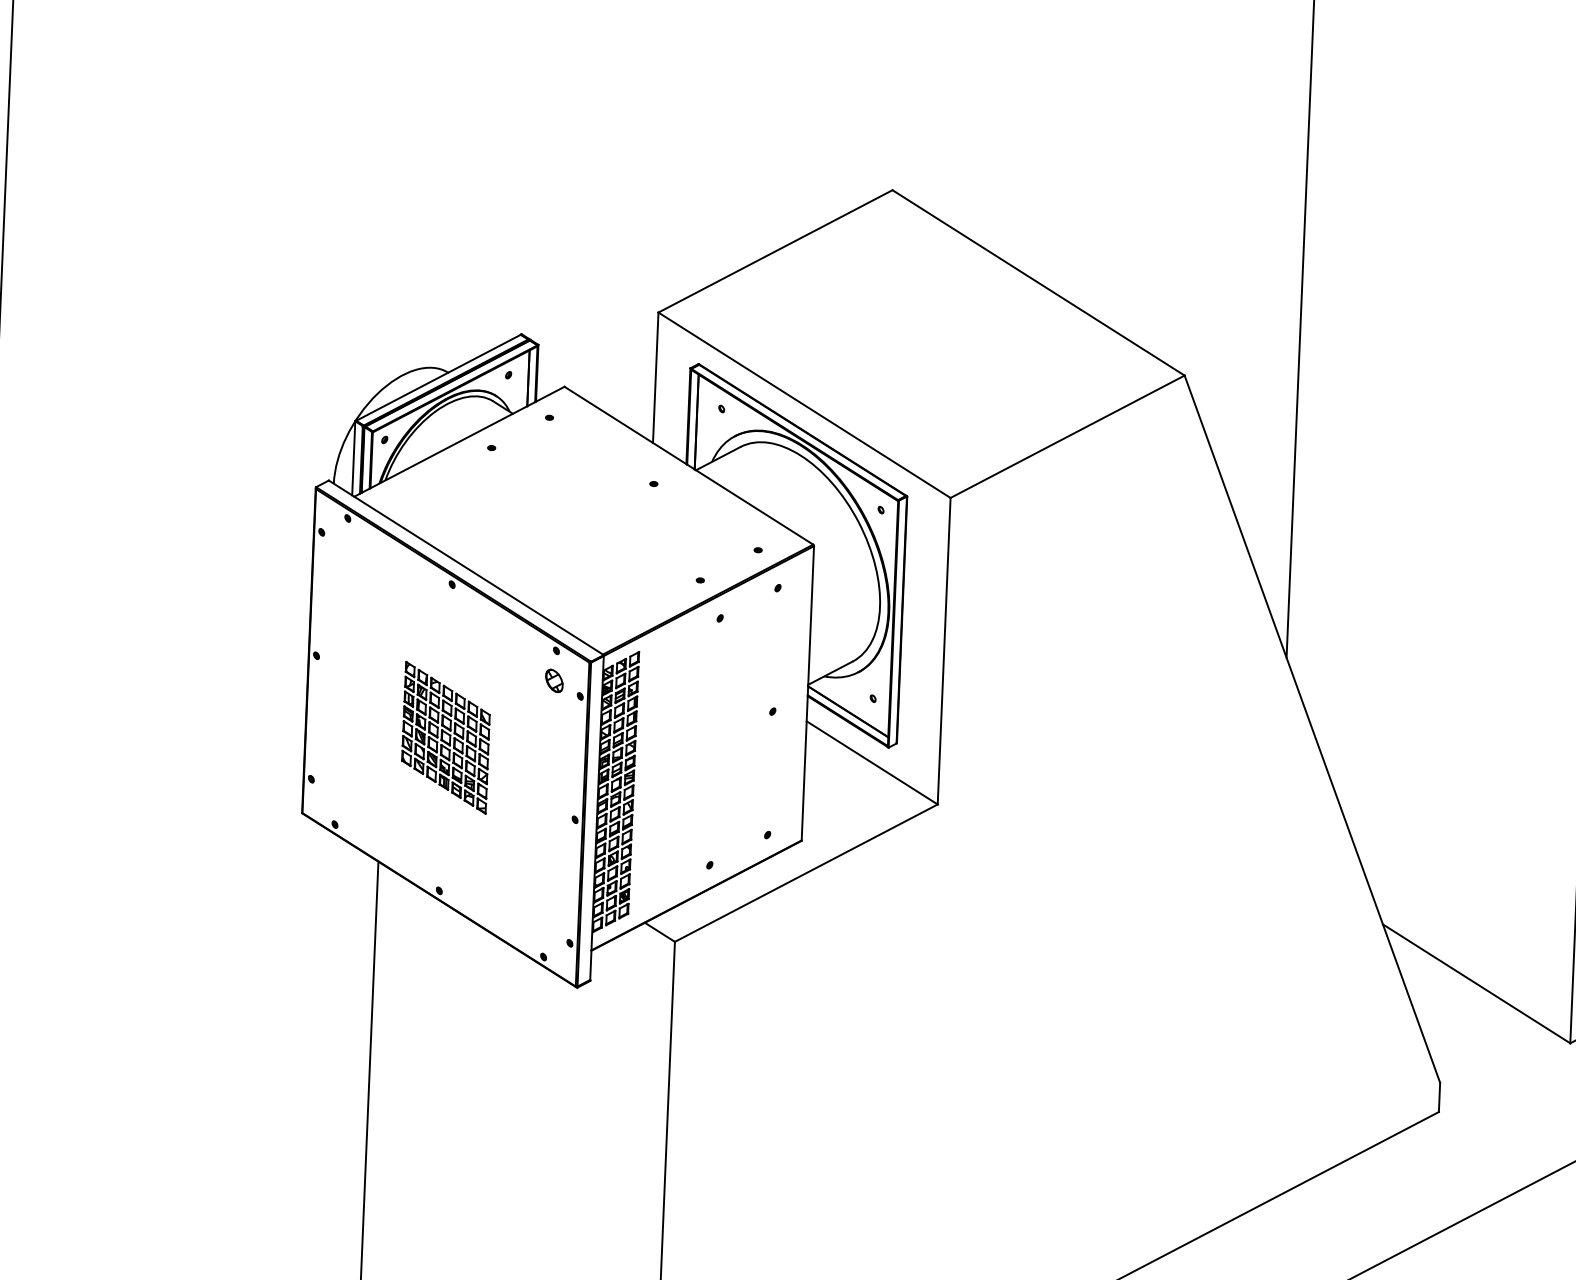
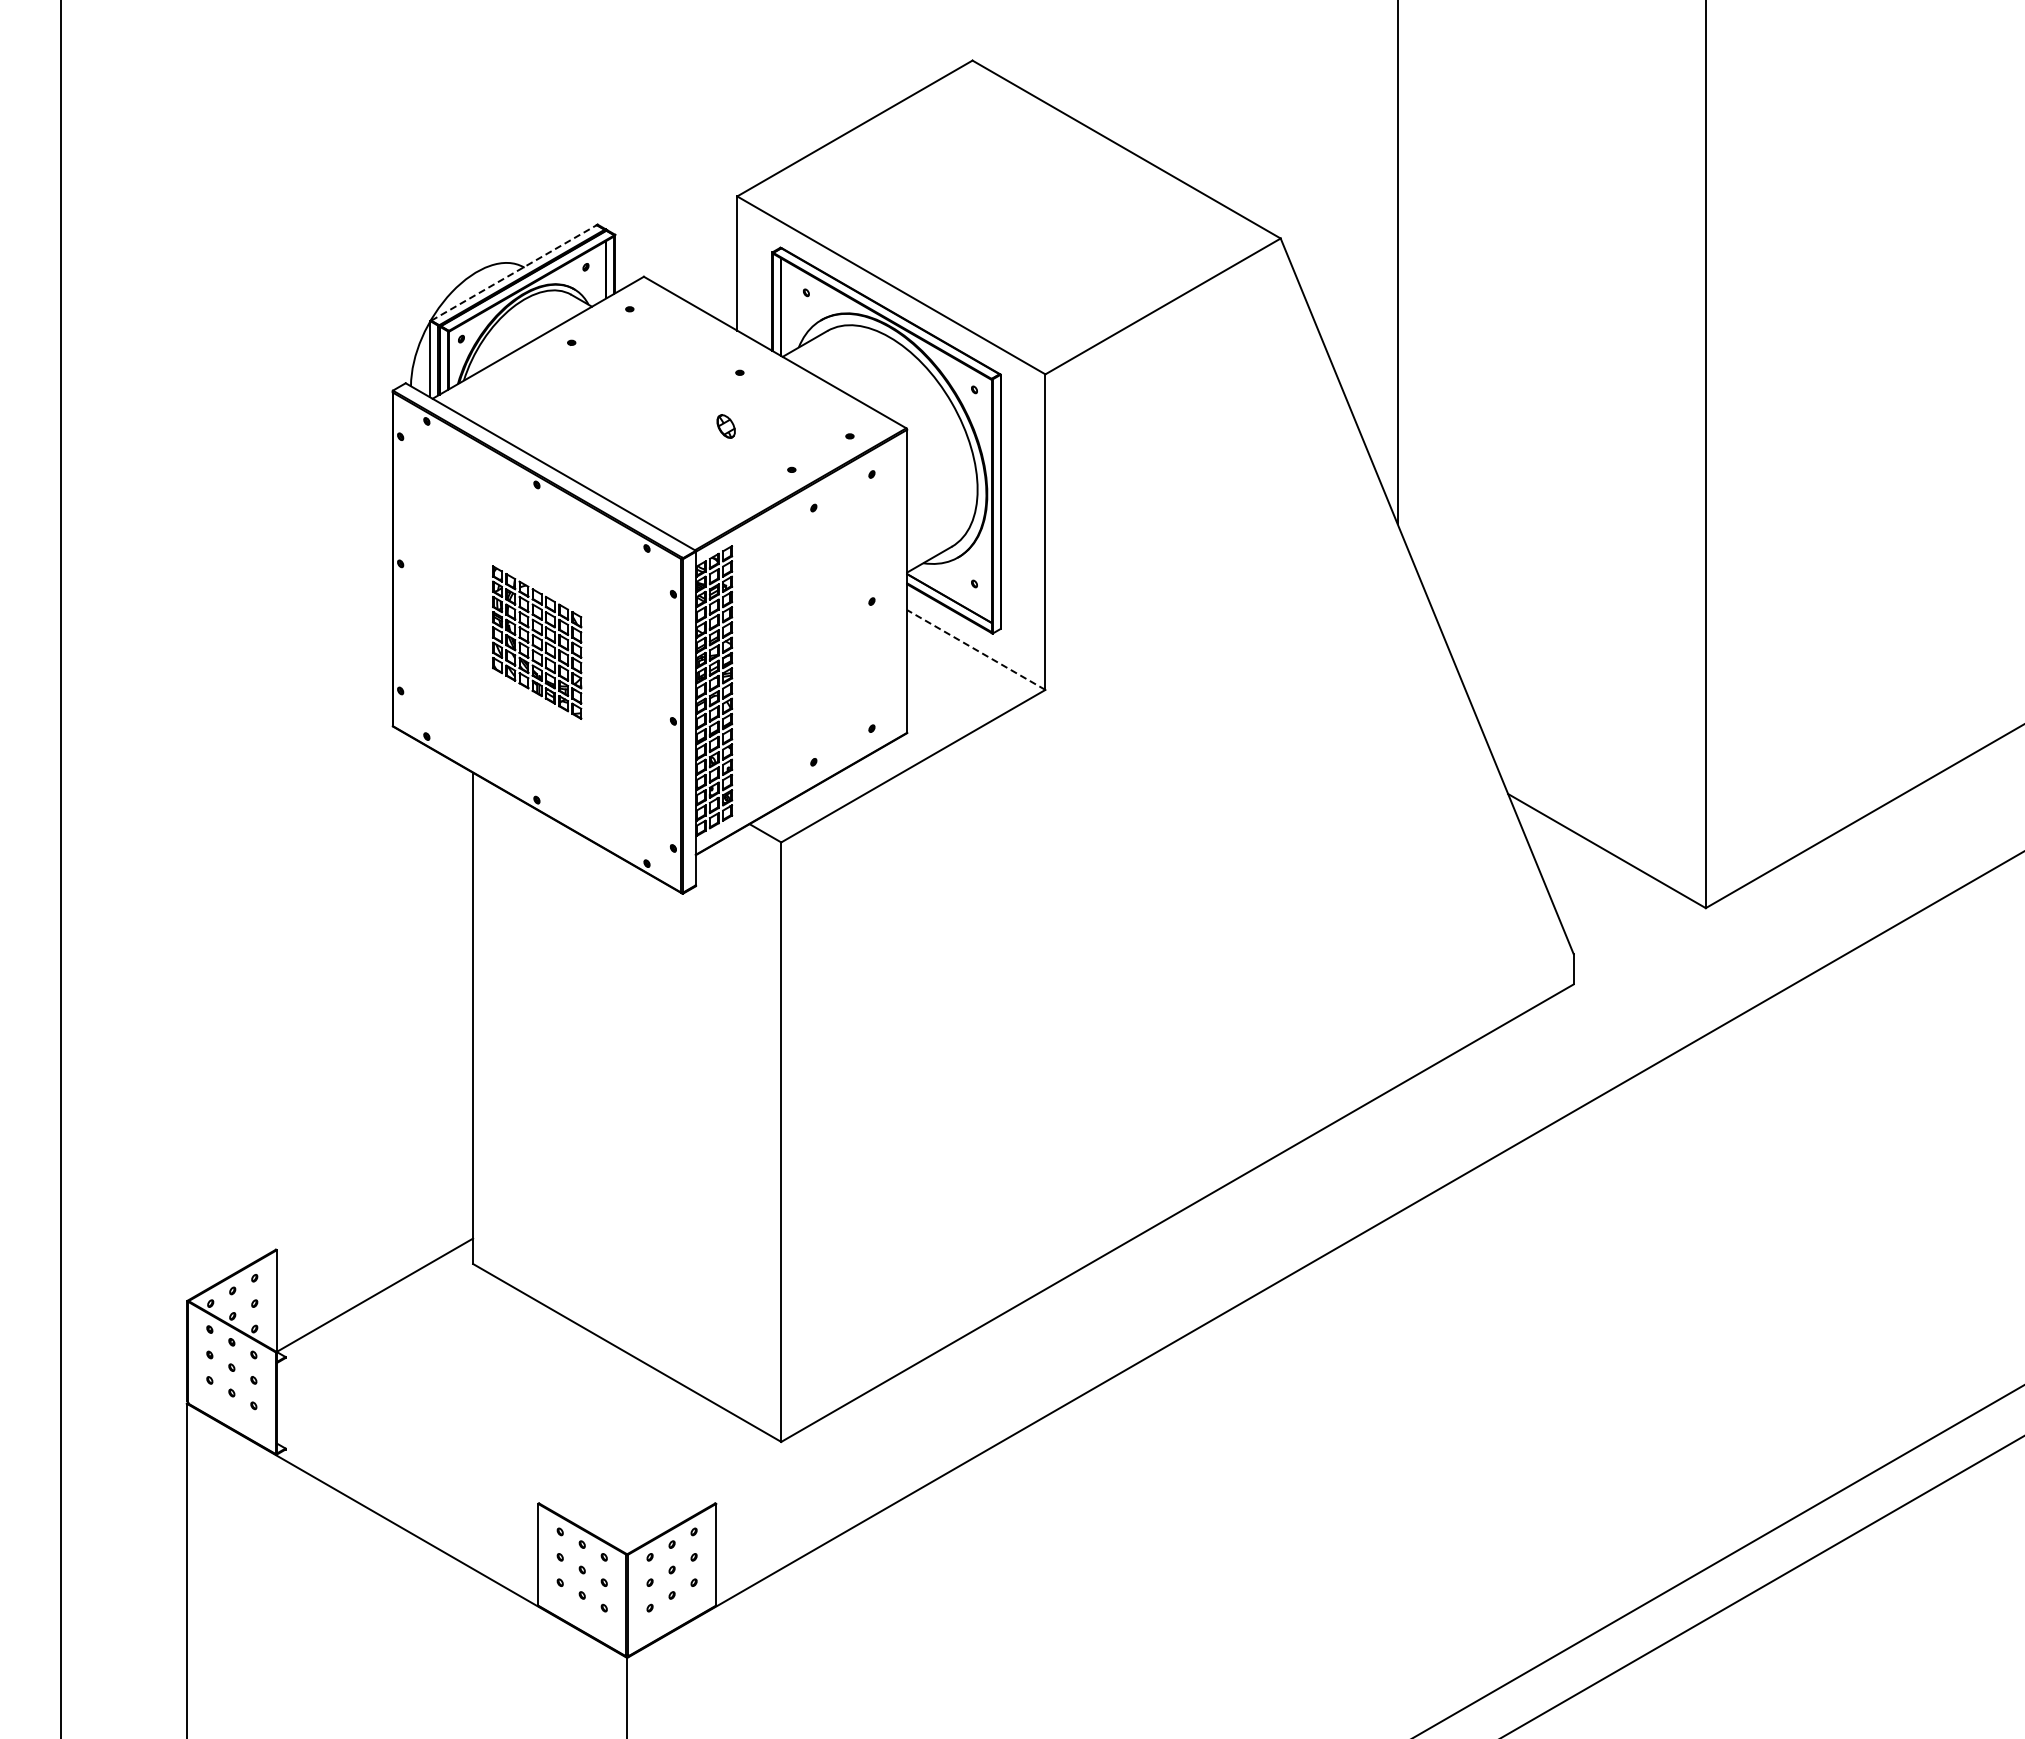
line: (438, 377) -> (514, 272), solid -> dashed
part: (553, 680) -> (725, 426), moved
line: (872, 763) -> (976, 650), solid -> dashed

